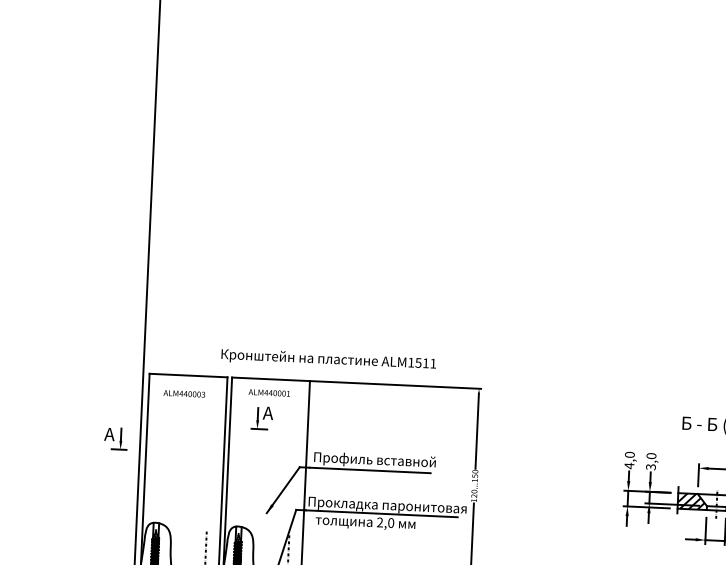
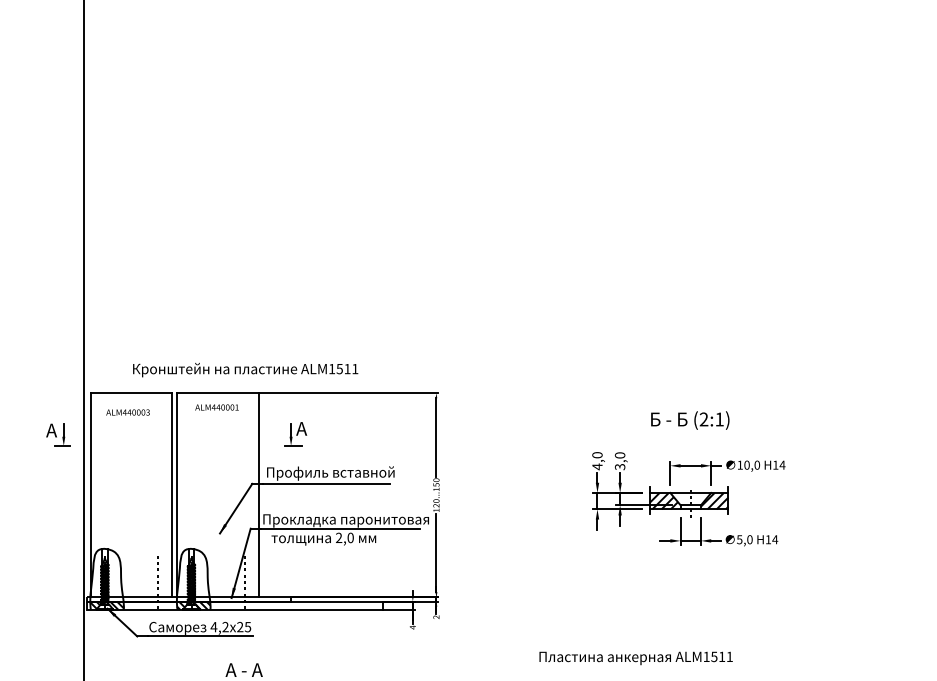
text: (328, 359) -> (245, 369), moved
part: (262, 418) -> (295, 434), moved
part: (115, 438) -> (58, 434), moved

